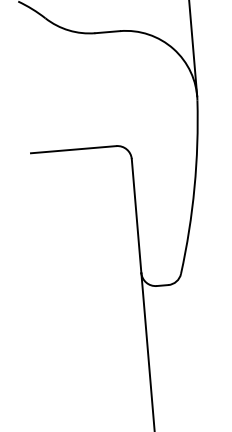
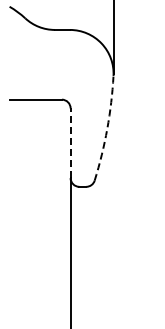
arc: (194, 186) -> (107, 128), solid -> dashed
line: (136, 216) -> (70, 143), solid -> dashed

